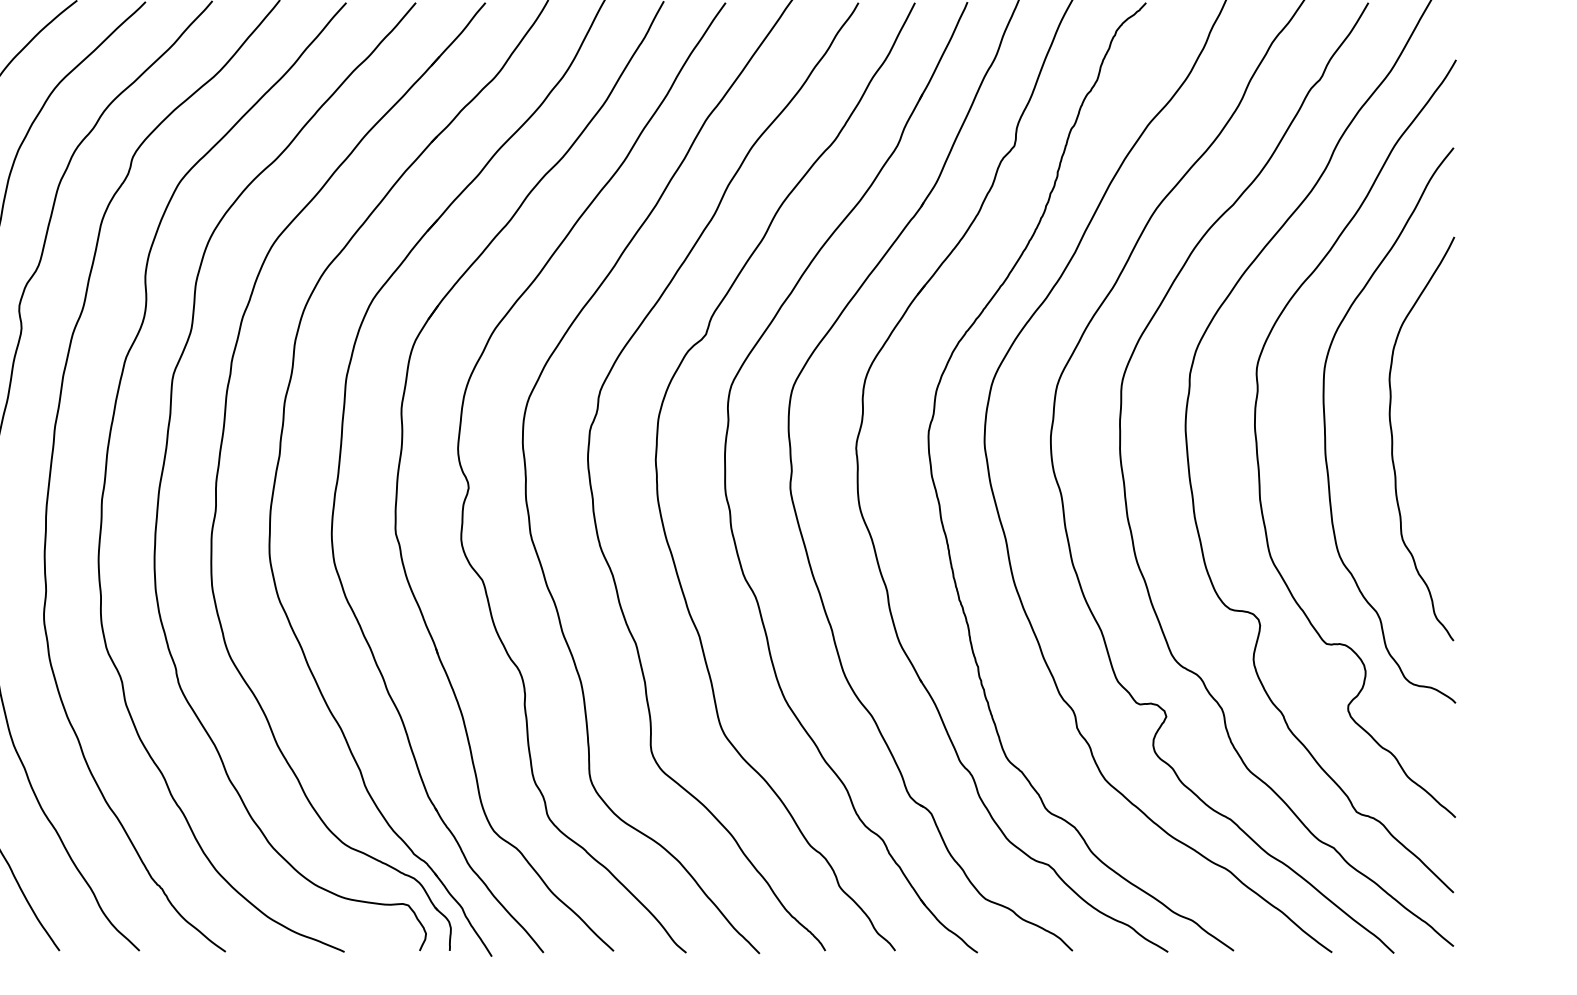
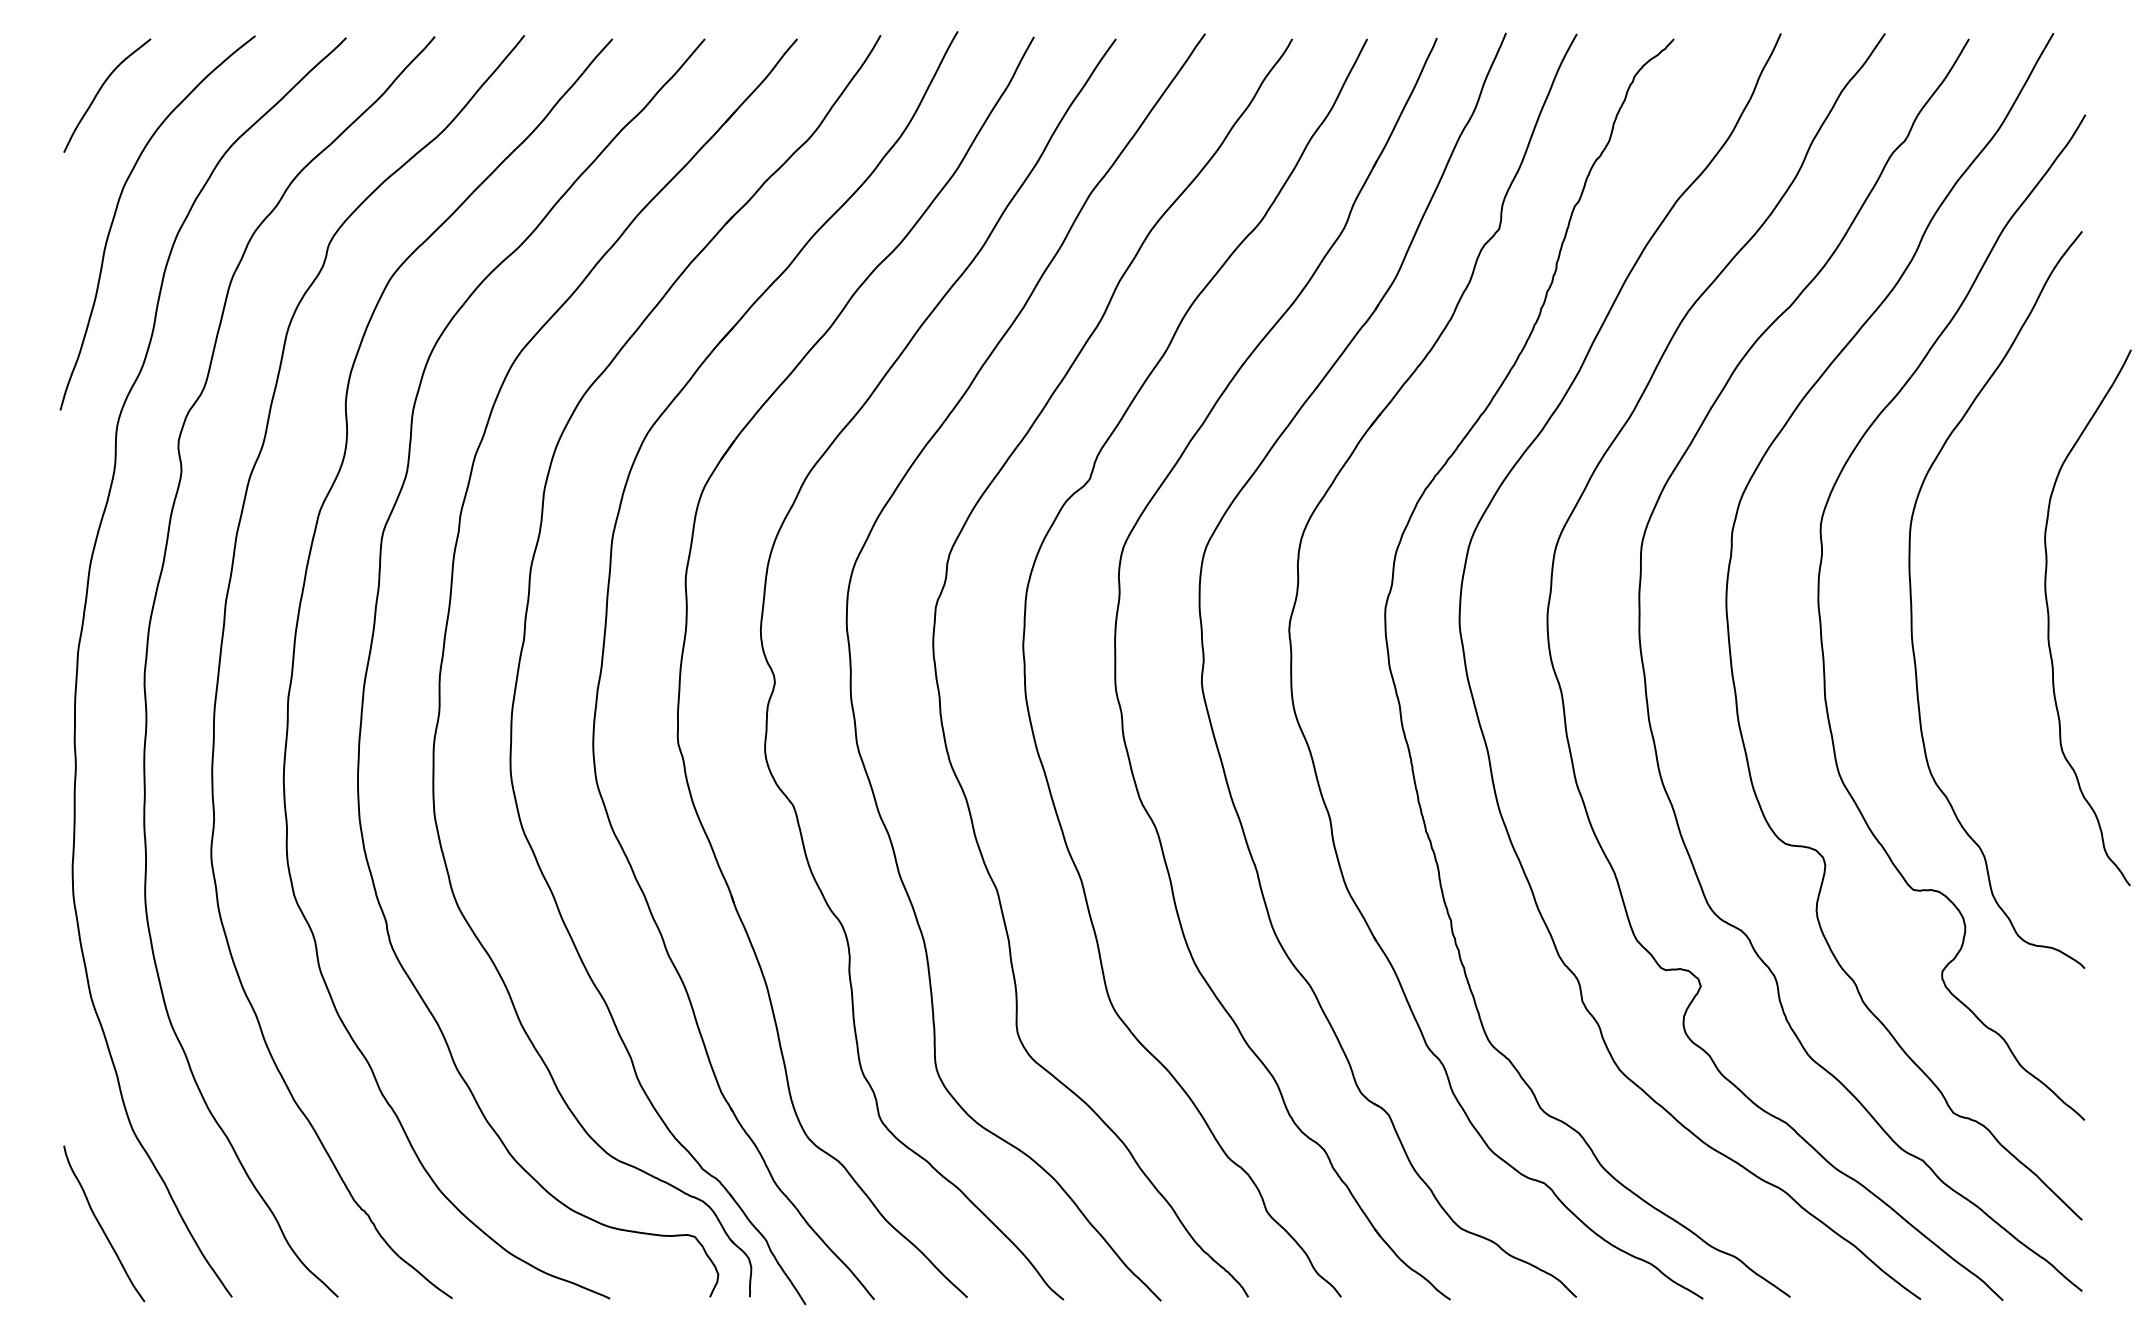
curve: (1392, 438) -> (2049, 617), moved

